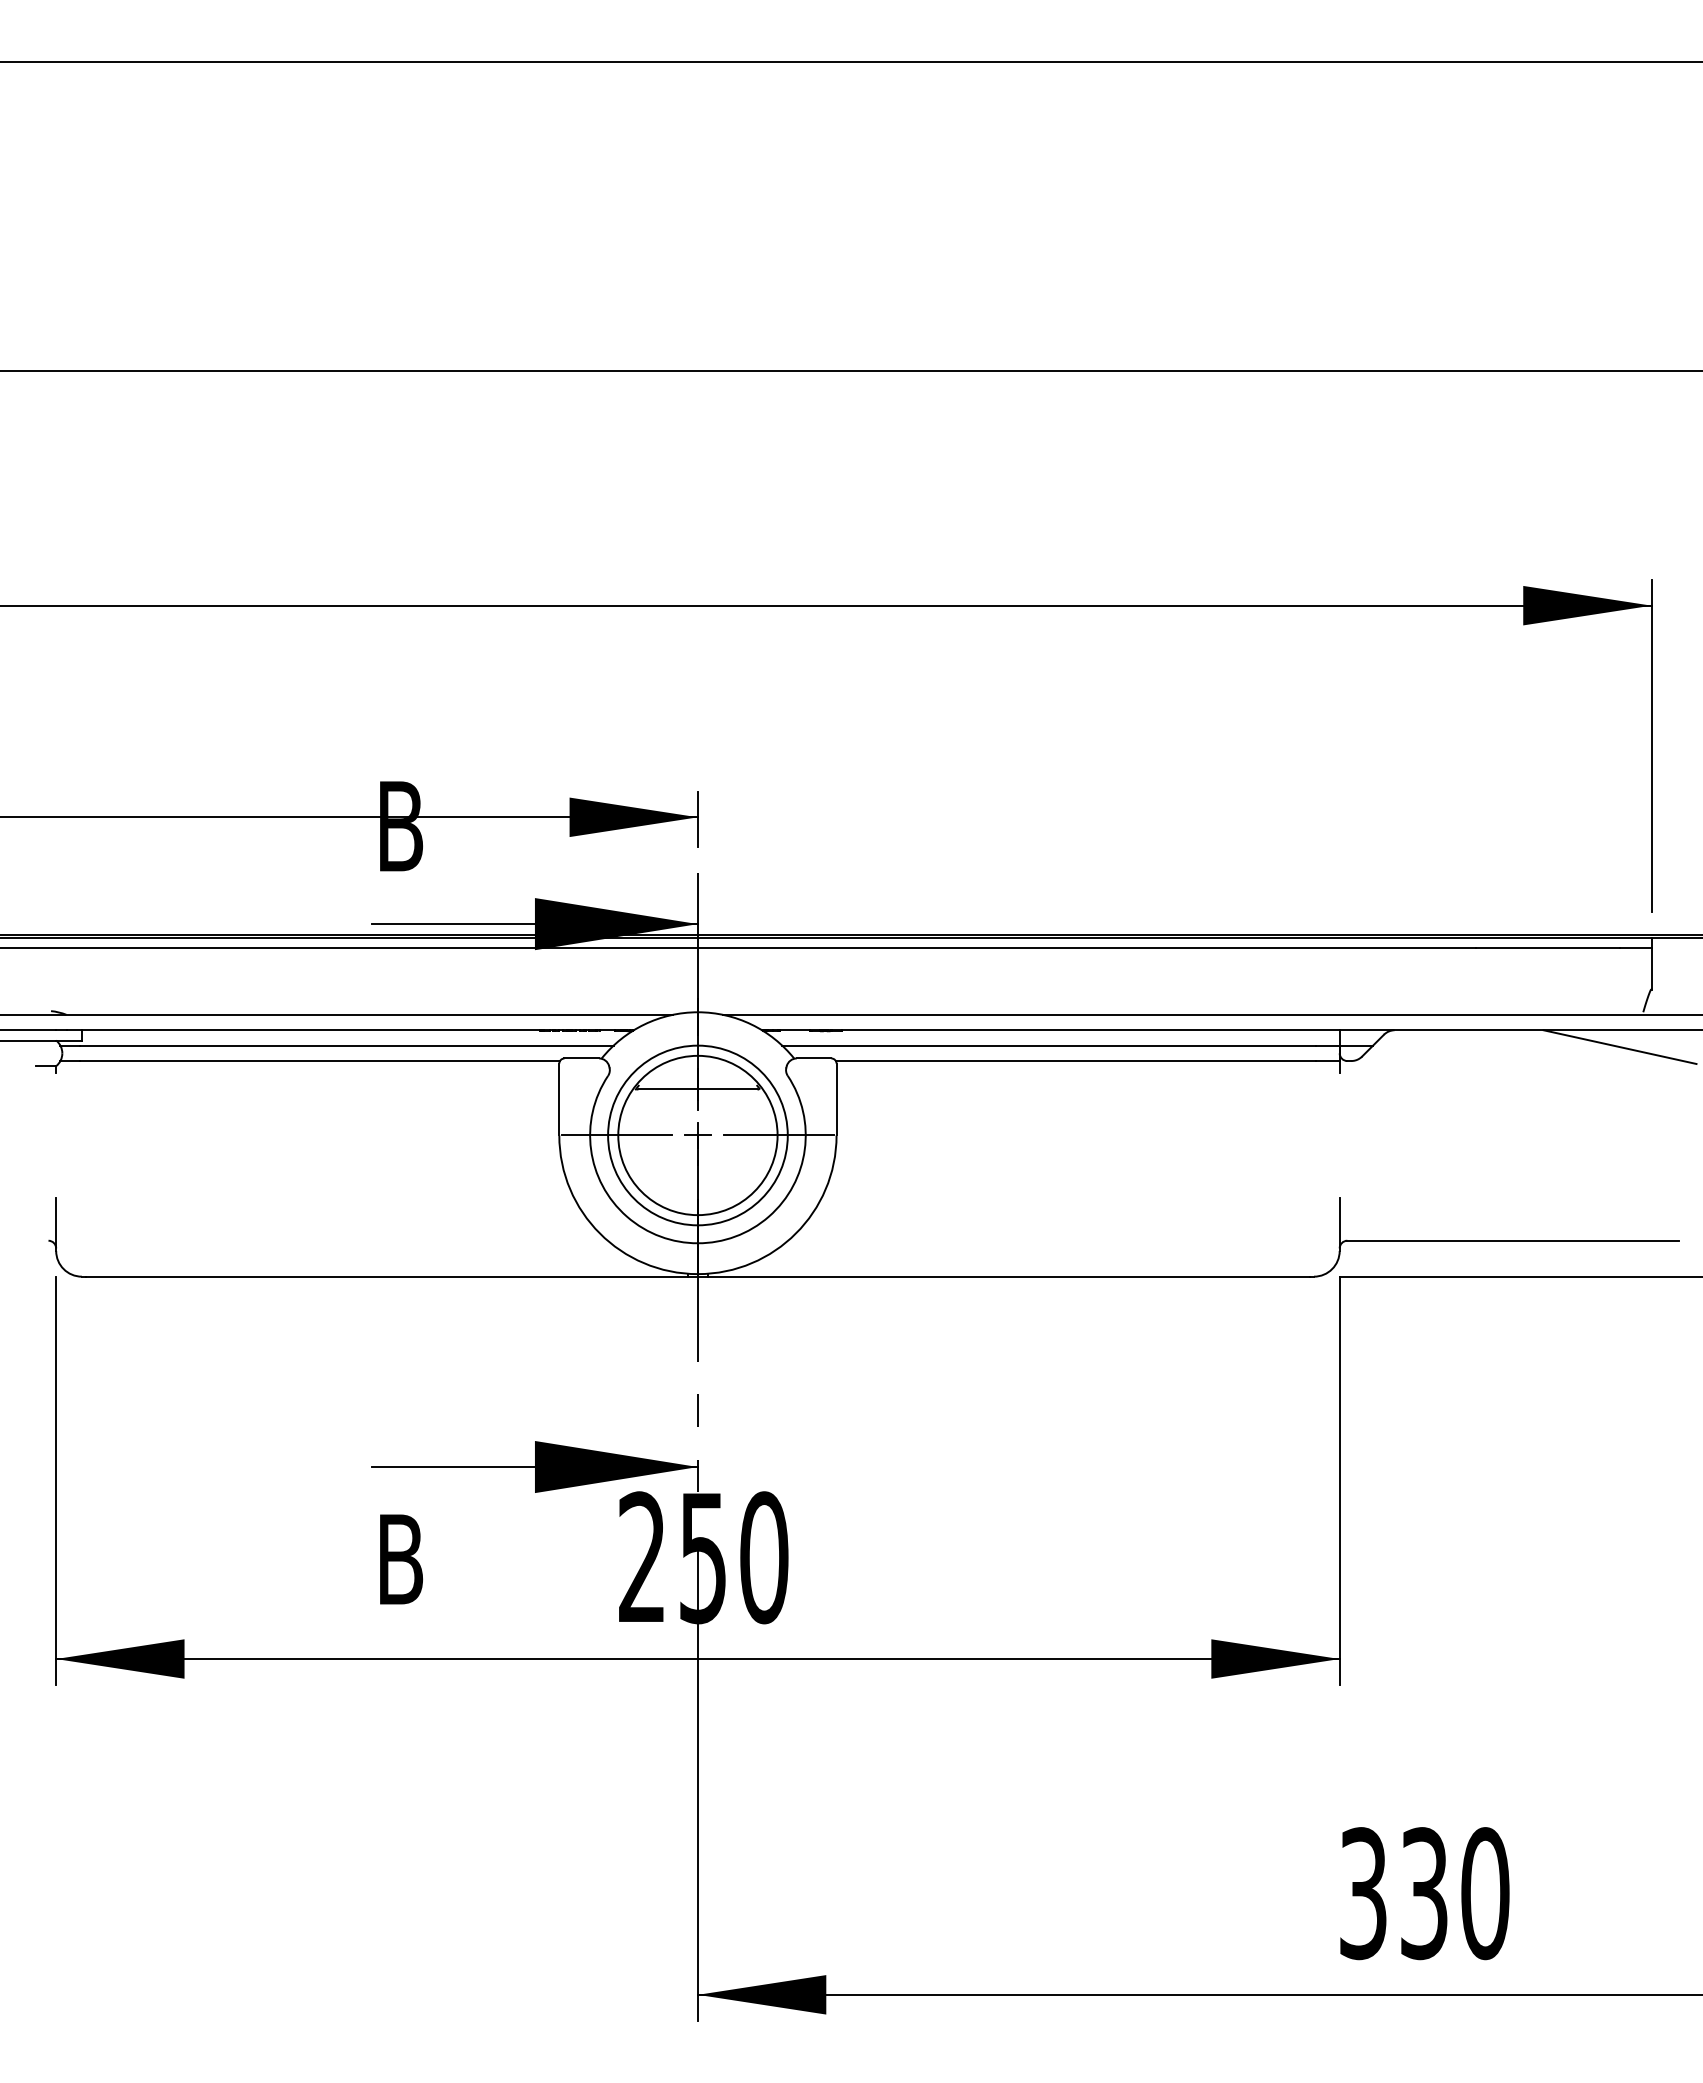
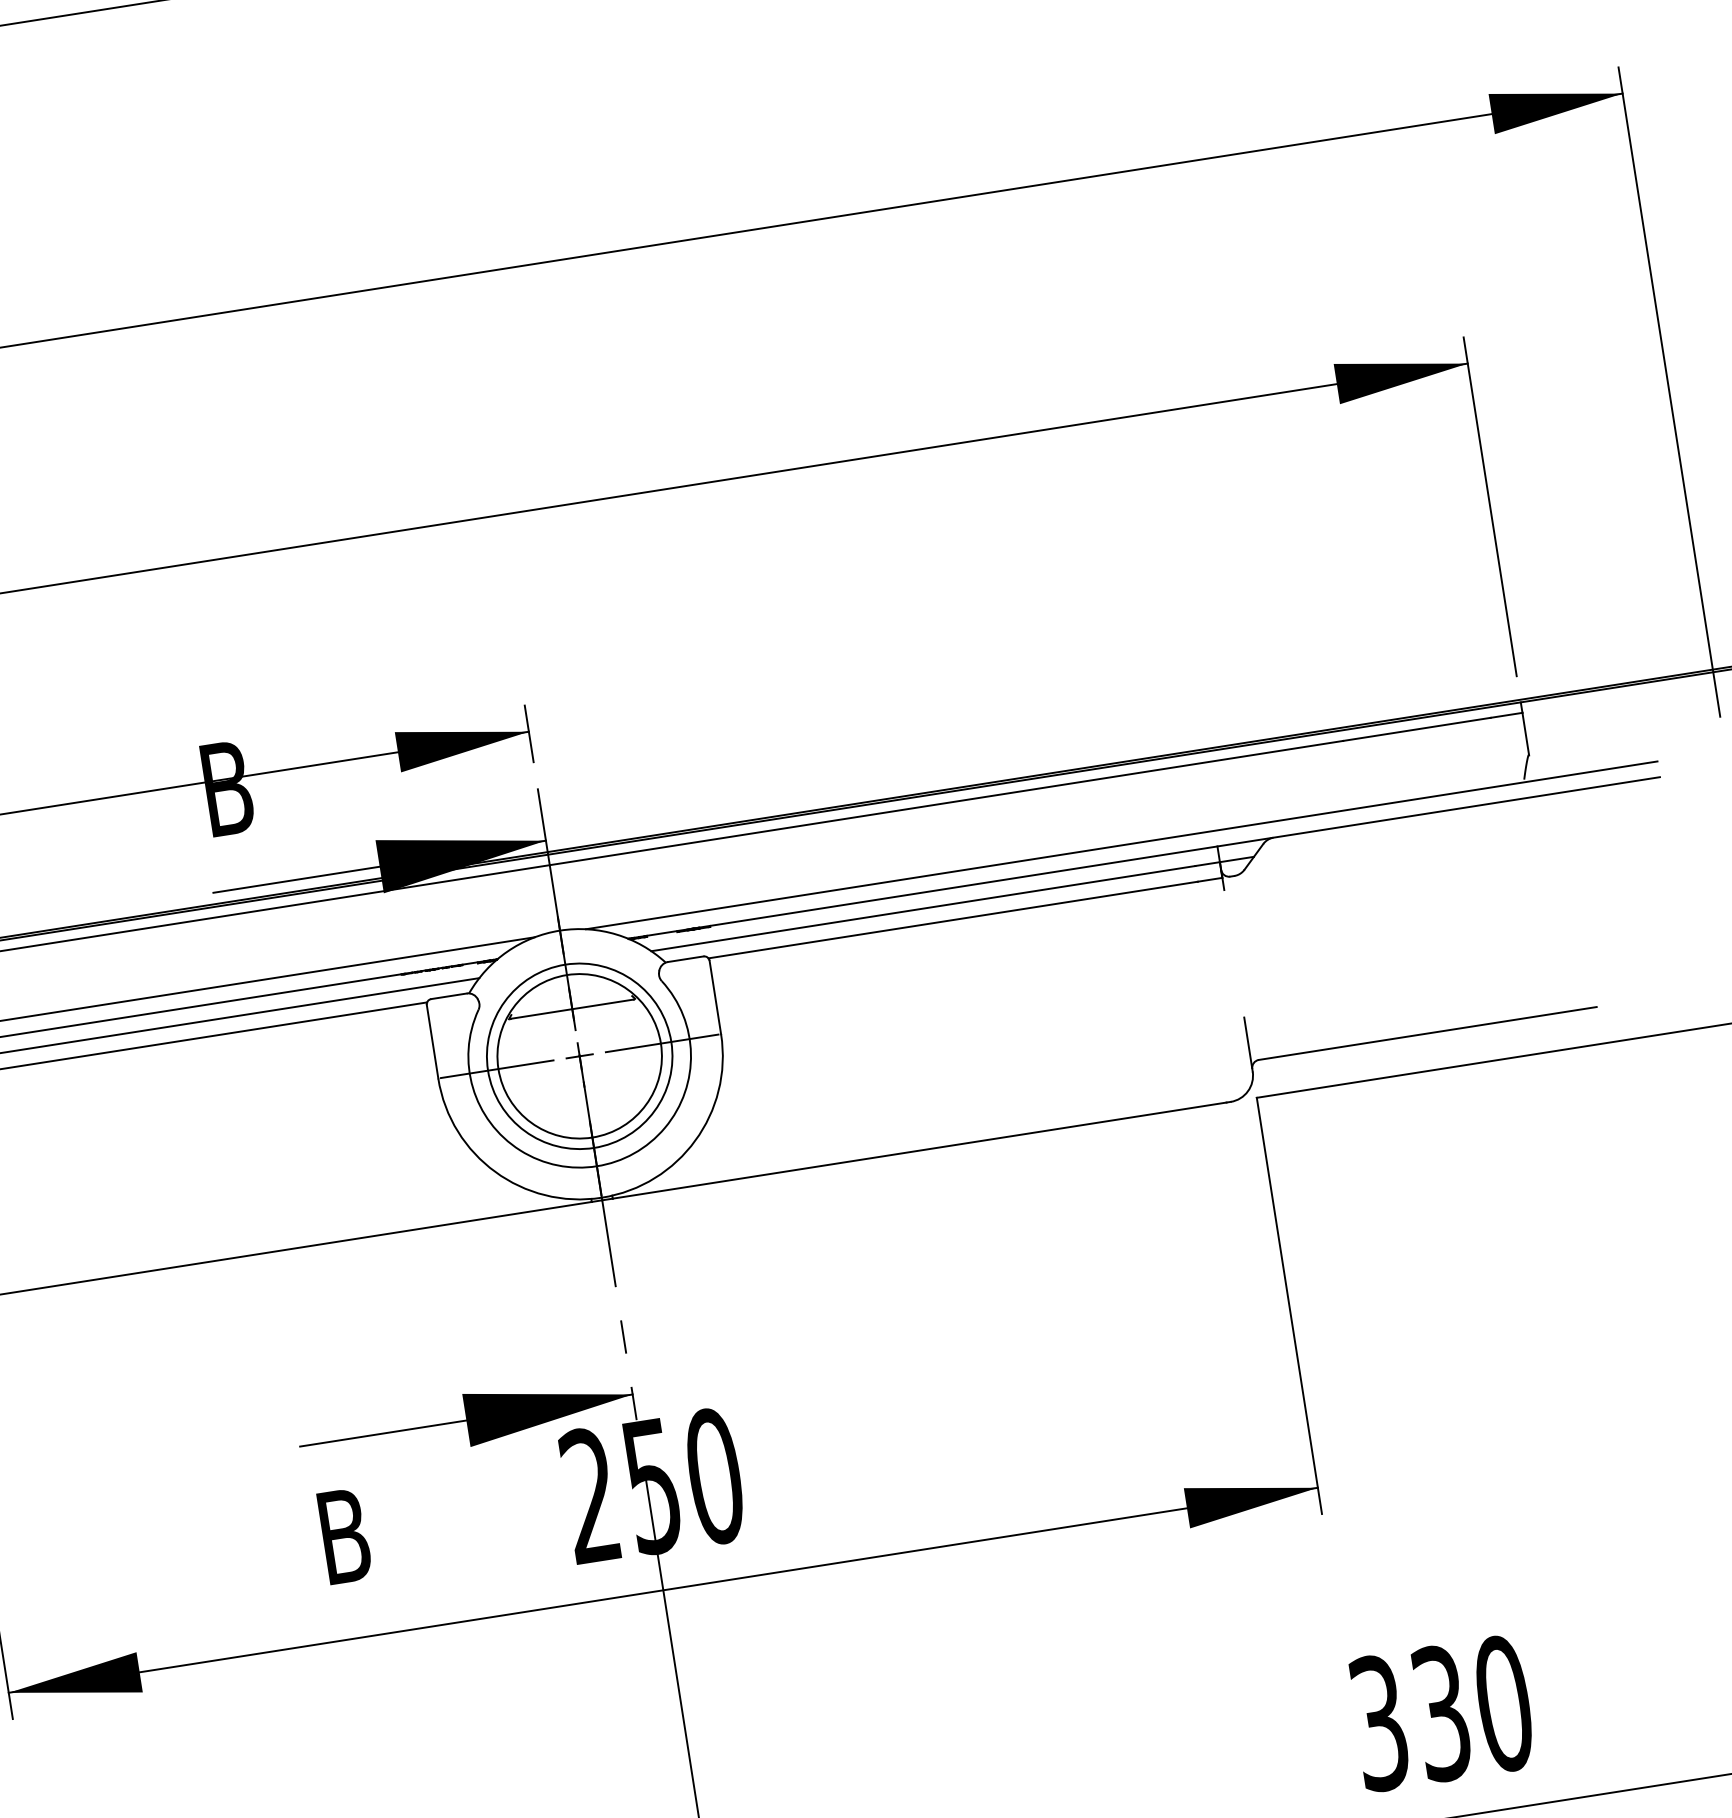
line: (1619, 1047) -> (1505, 819), removed

